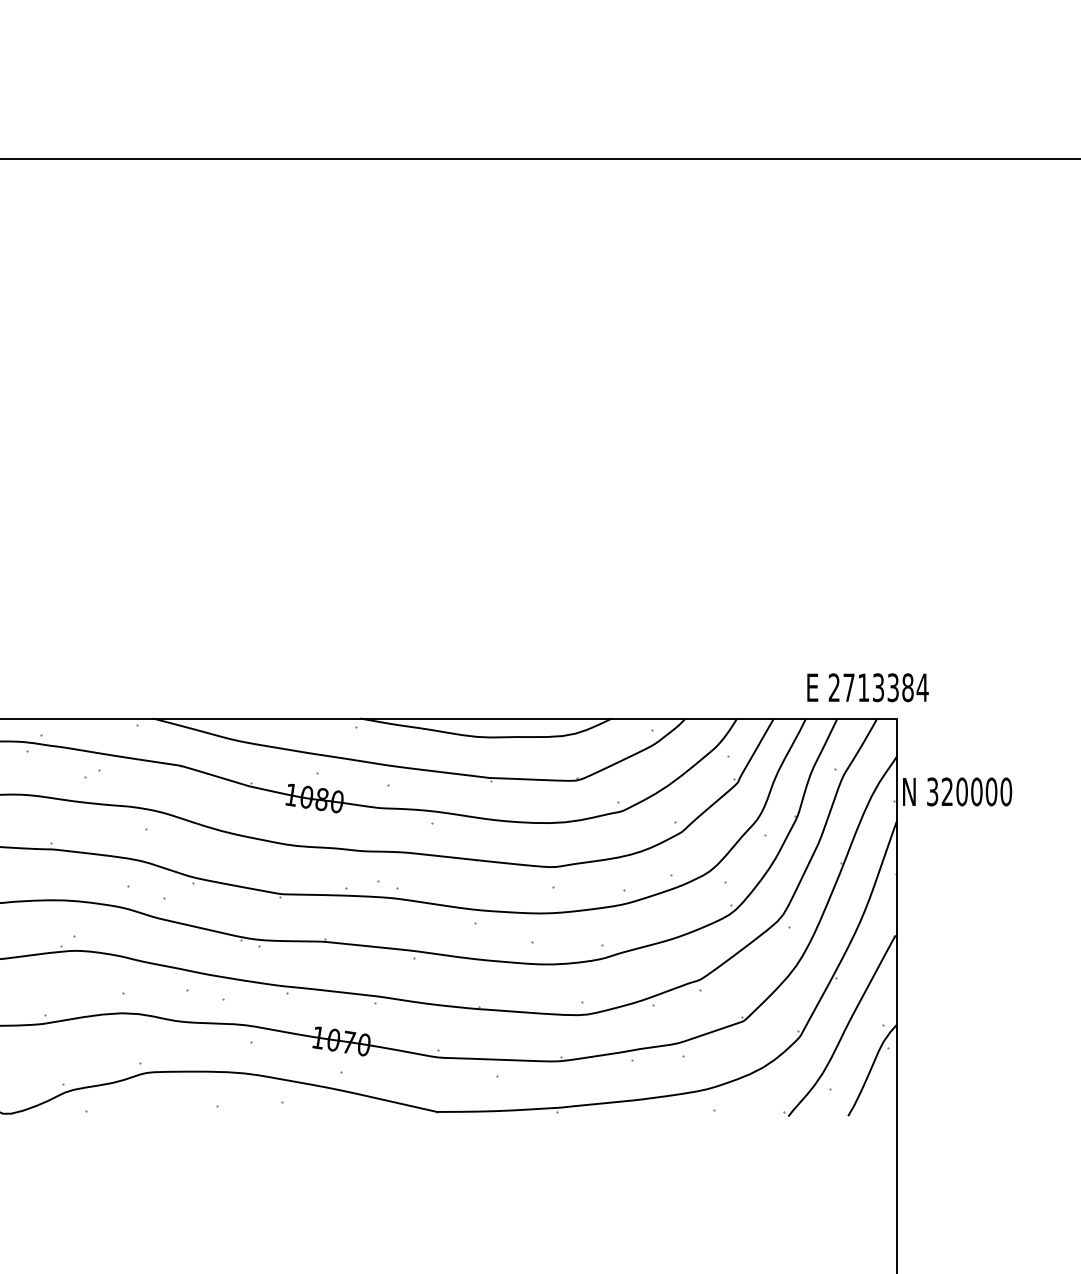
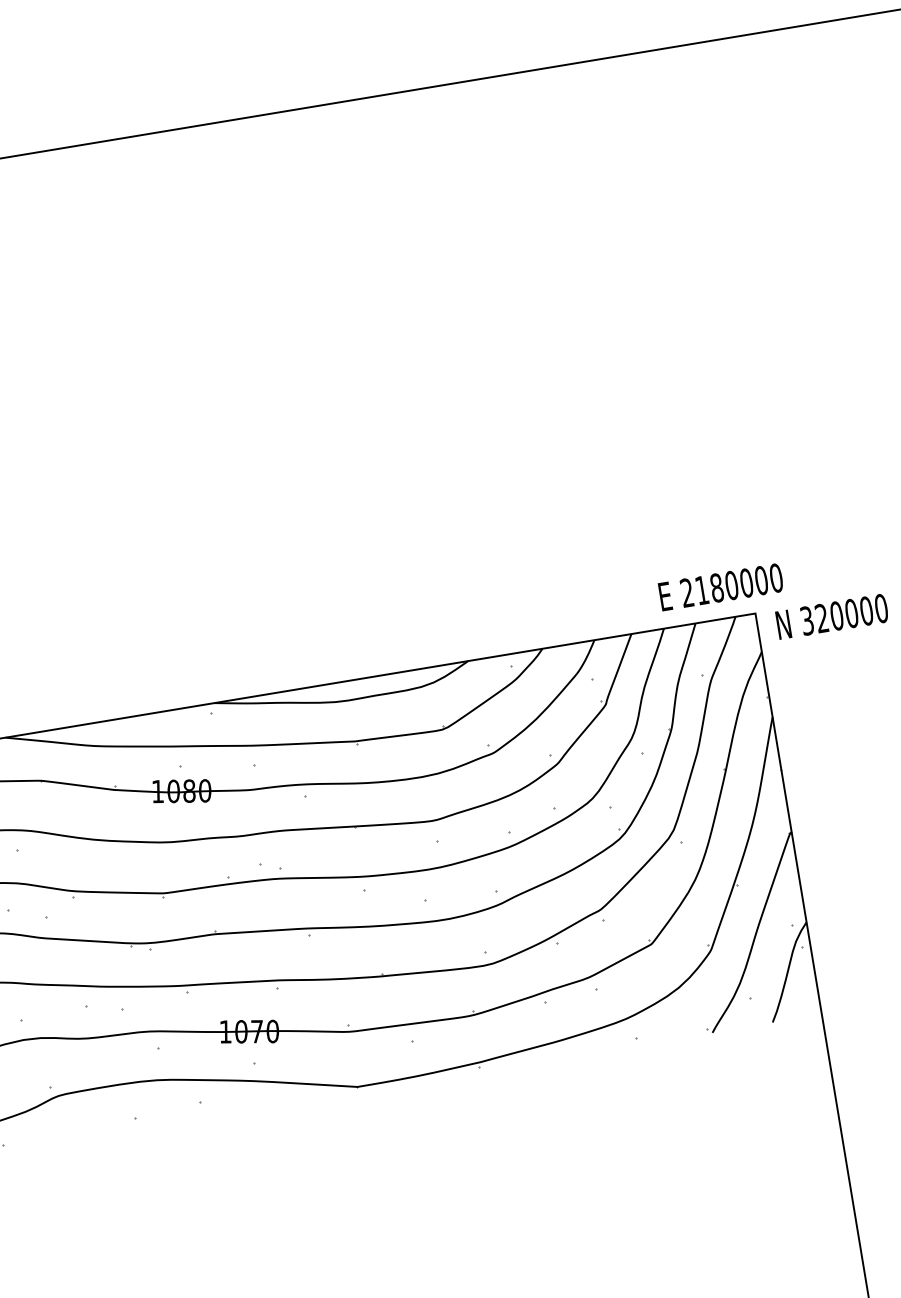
text: (885, 687) -> (738, 584), 2713384 -> 2180000
text: (957, 791) -> (832, 616), moved

